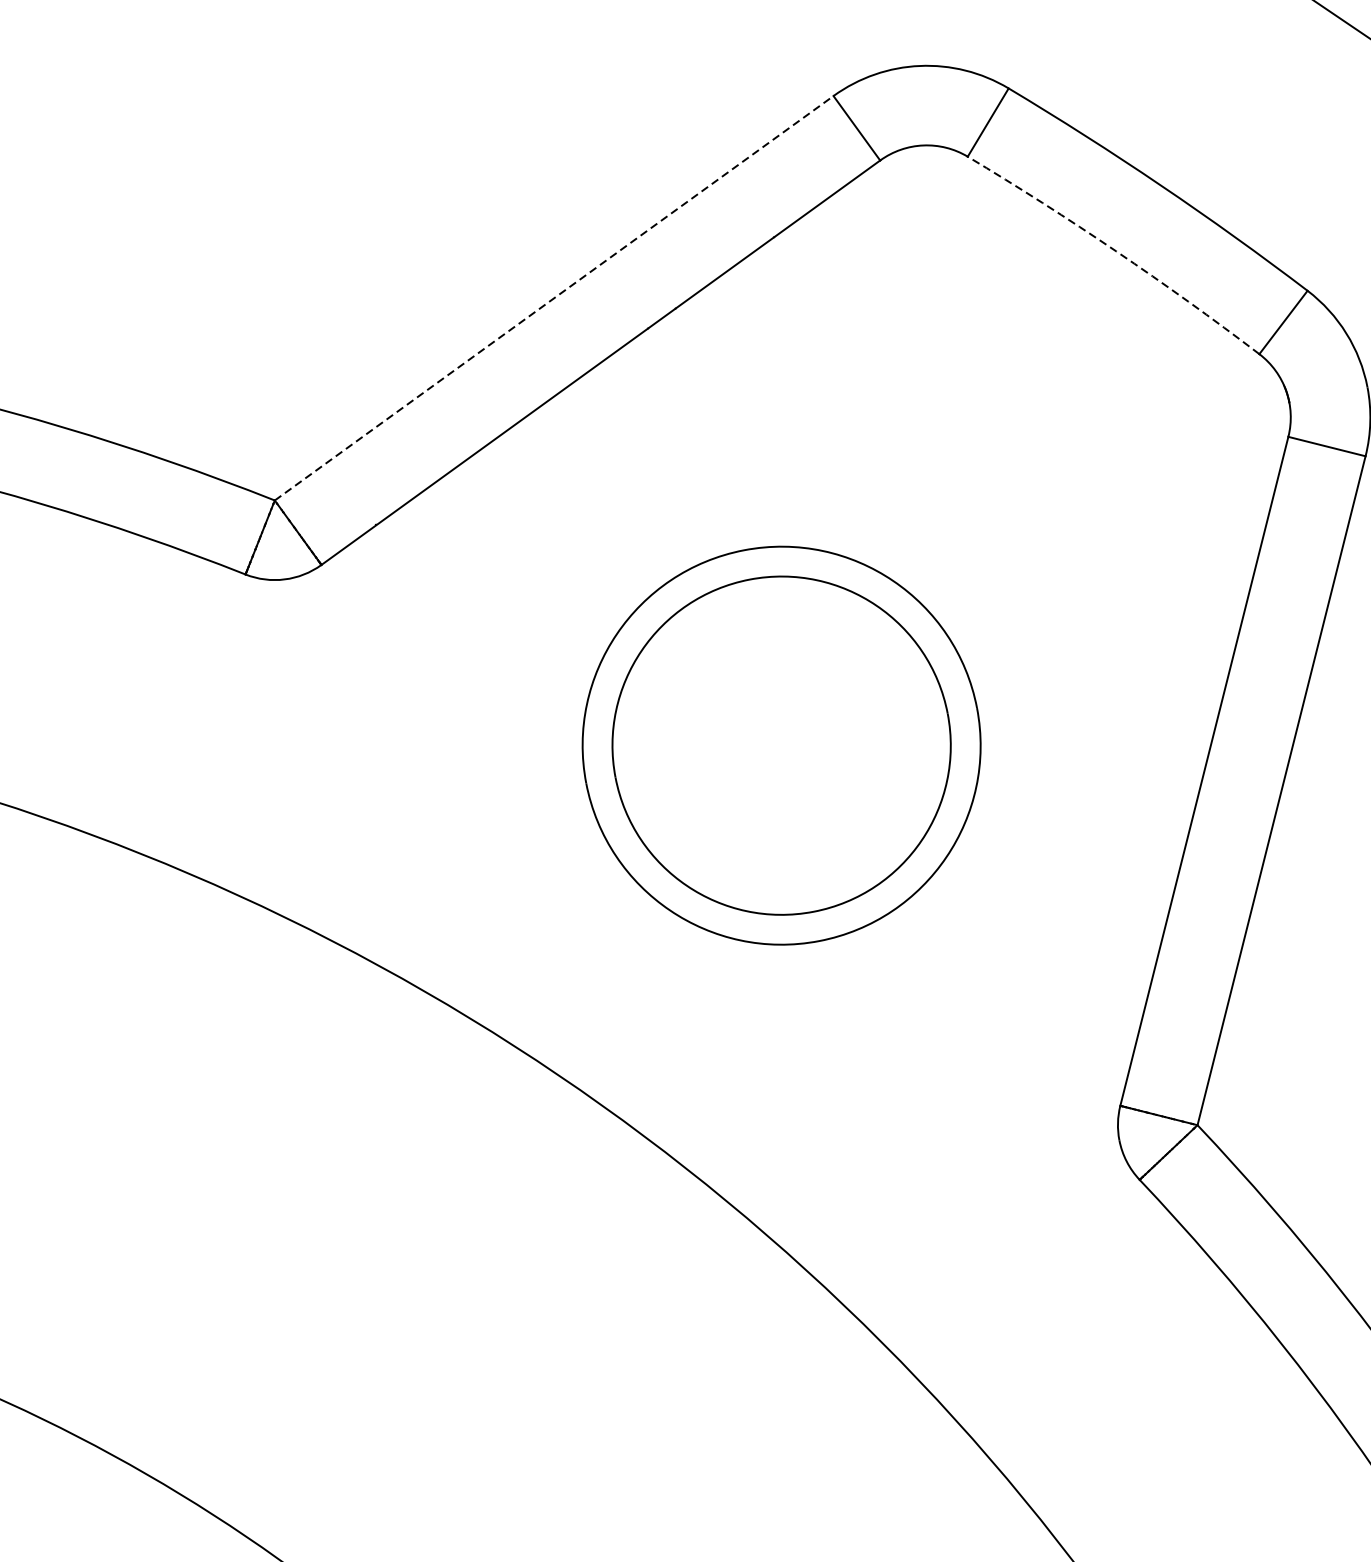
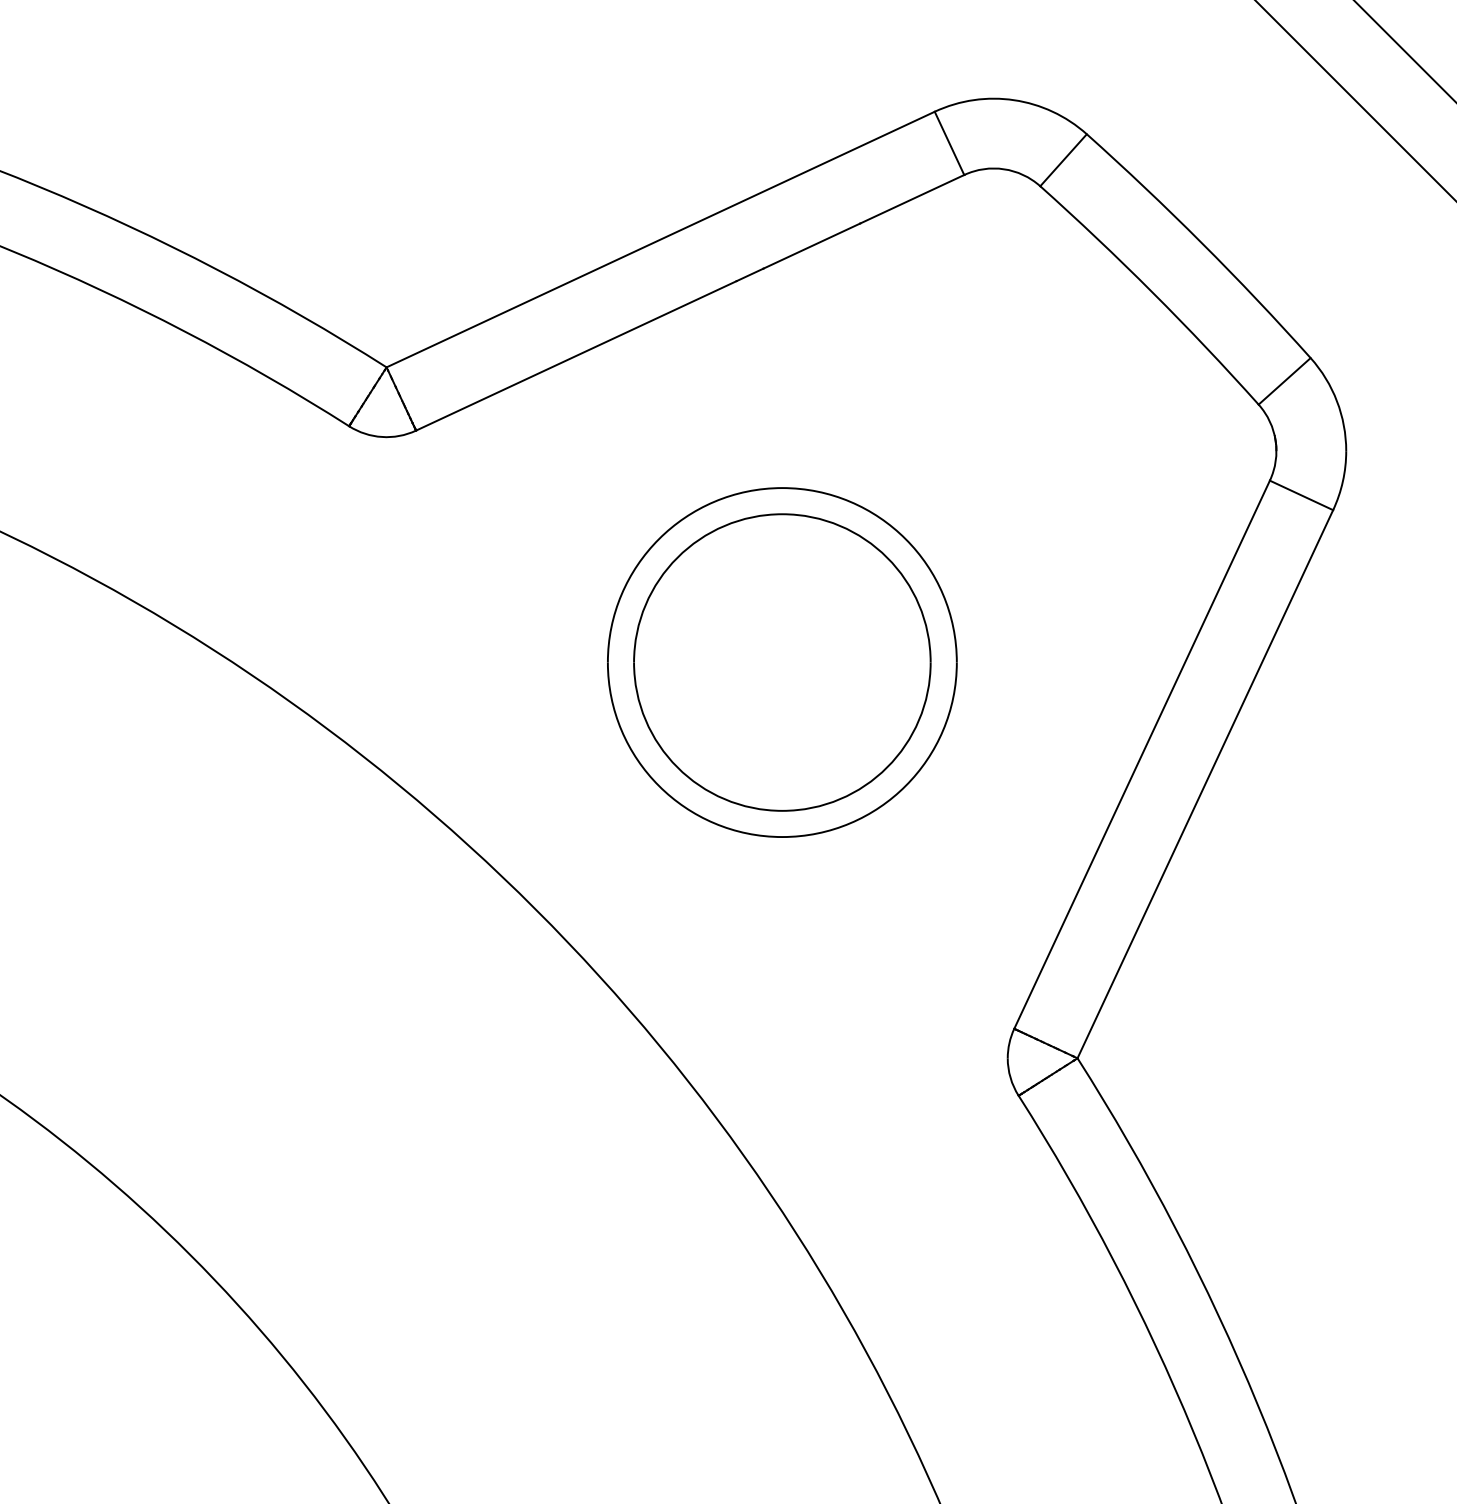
arc: (1116, 251) -> (1152, 292), dashed -> solid
line: (555, 298) -> (661, 239), dashed -> solid

